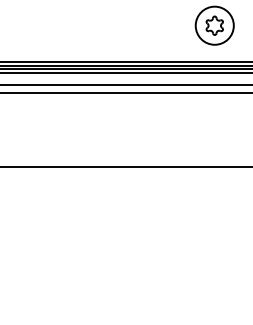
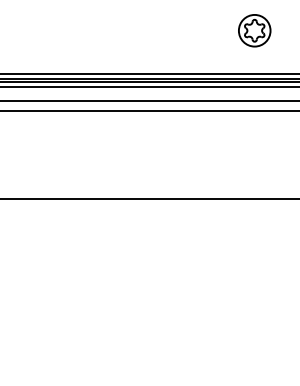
circle: (214, 25) -> (254, 30), size x0.7

